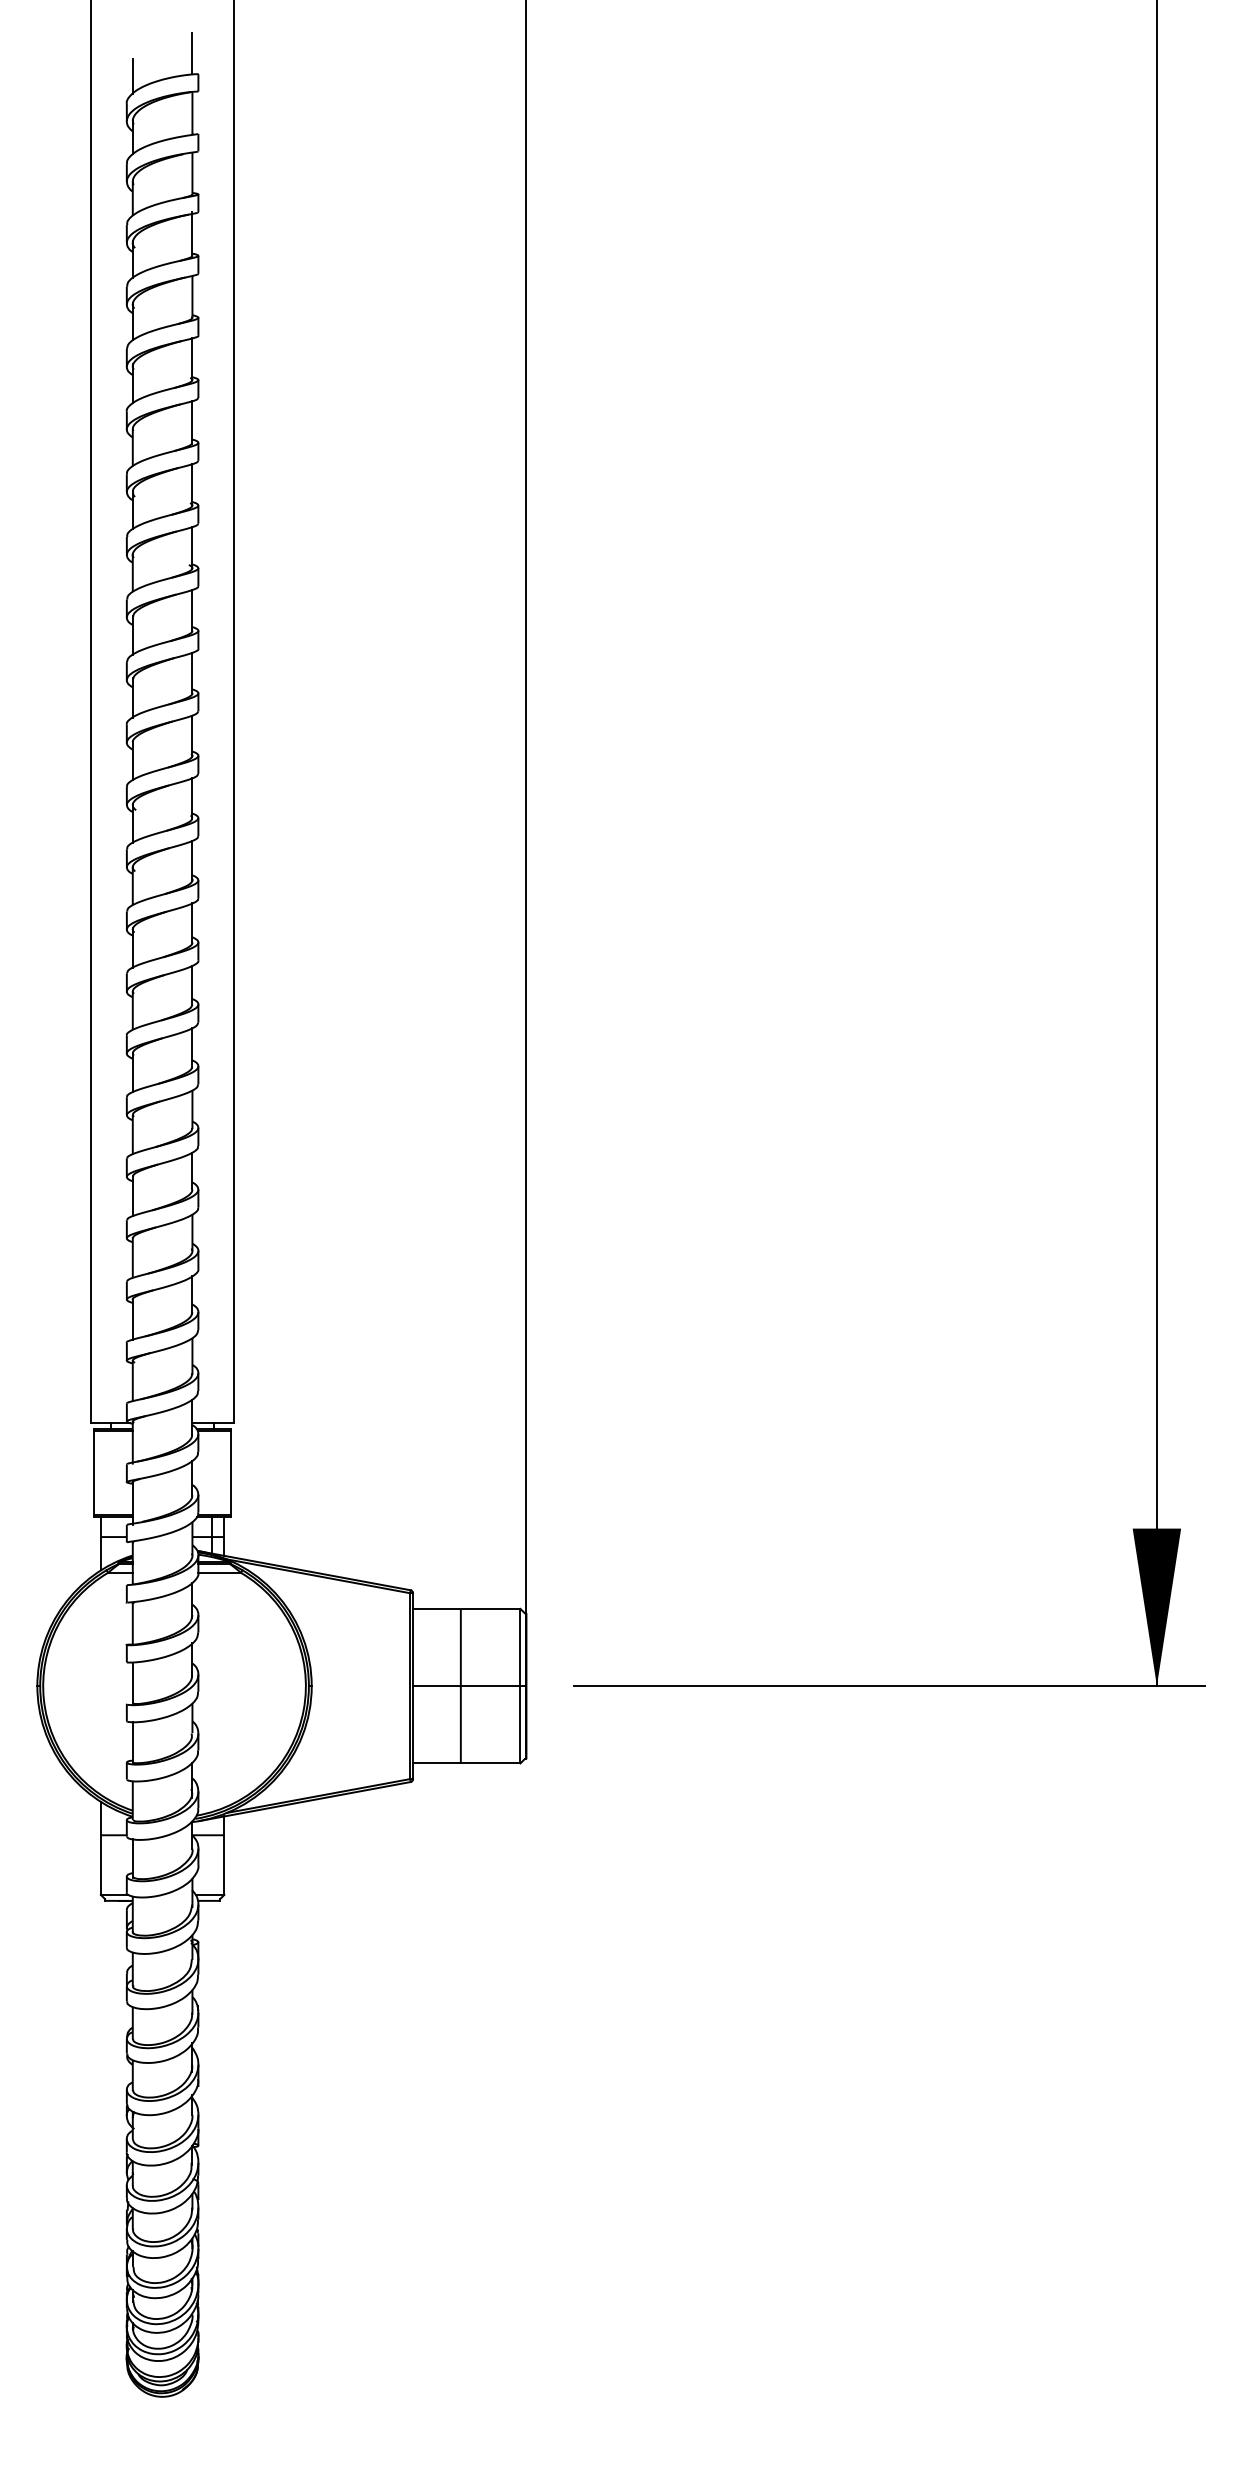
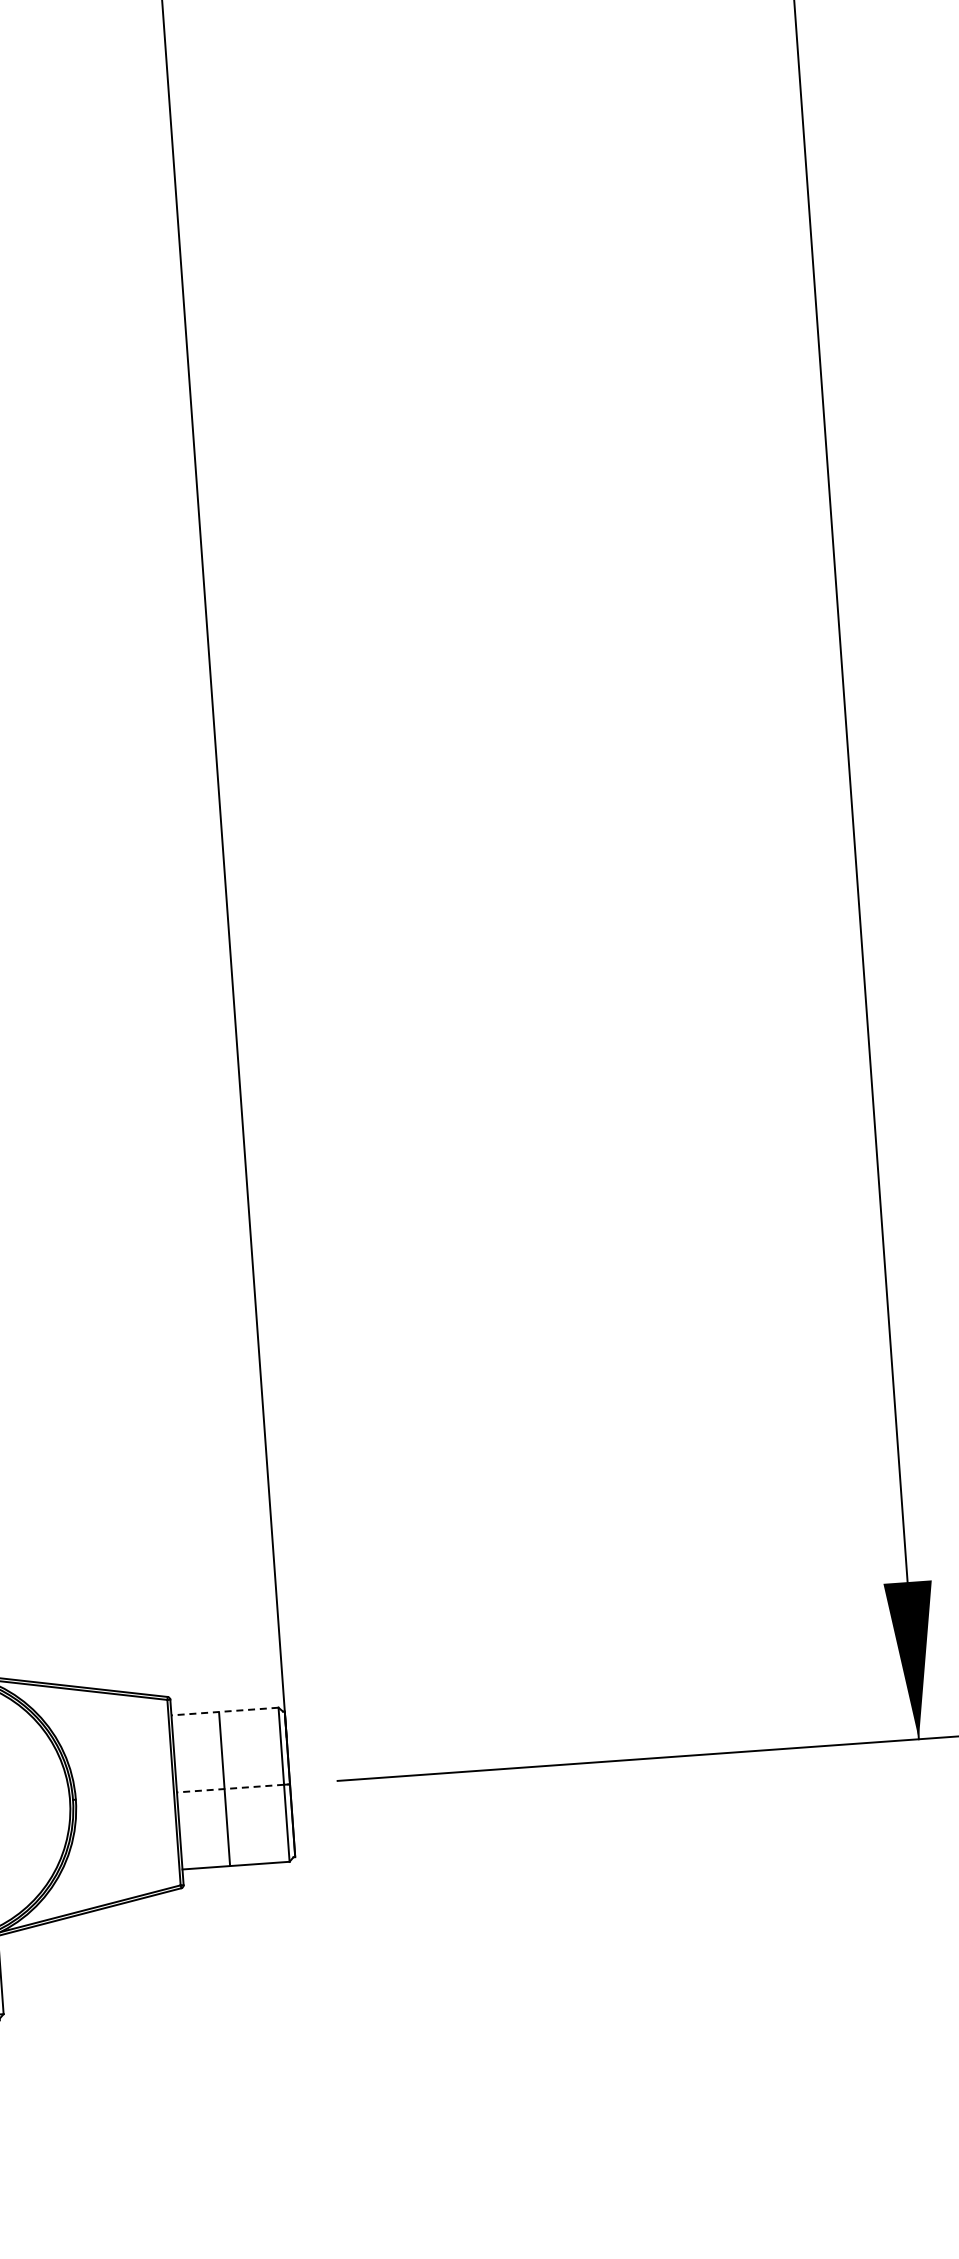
line: (466, 1608) -> (224, 1711), solid -> dashed
line: (466, 1686) -> (230, 1788), solid -> dashed

